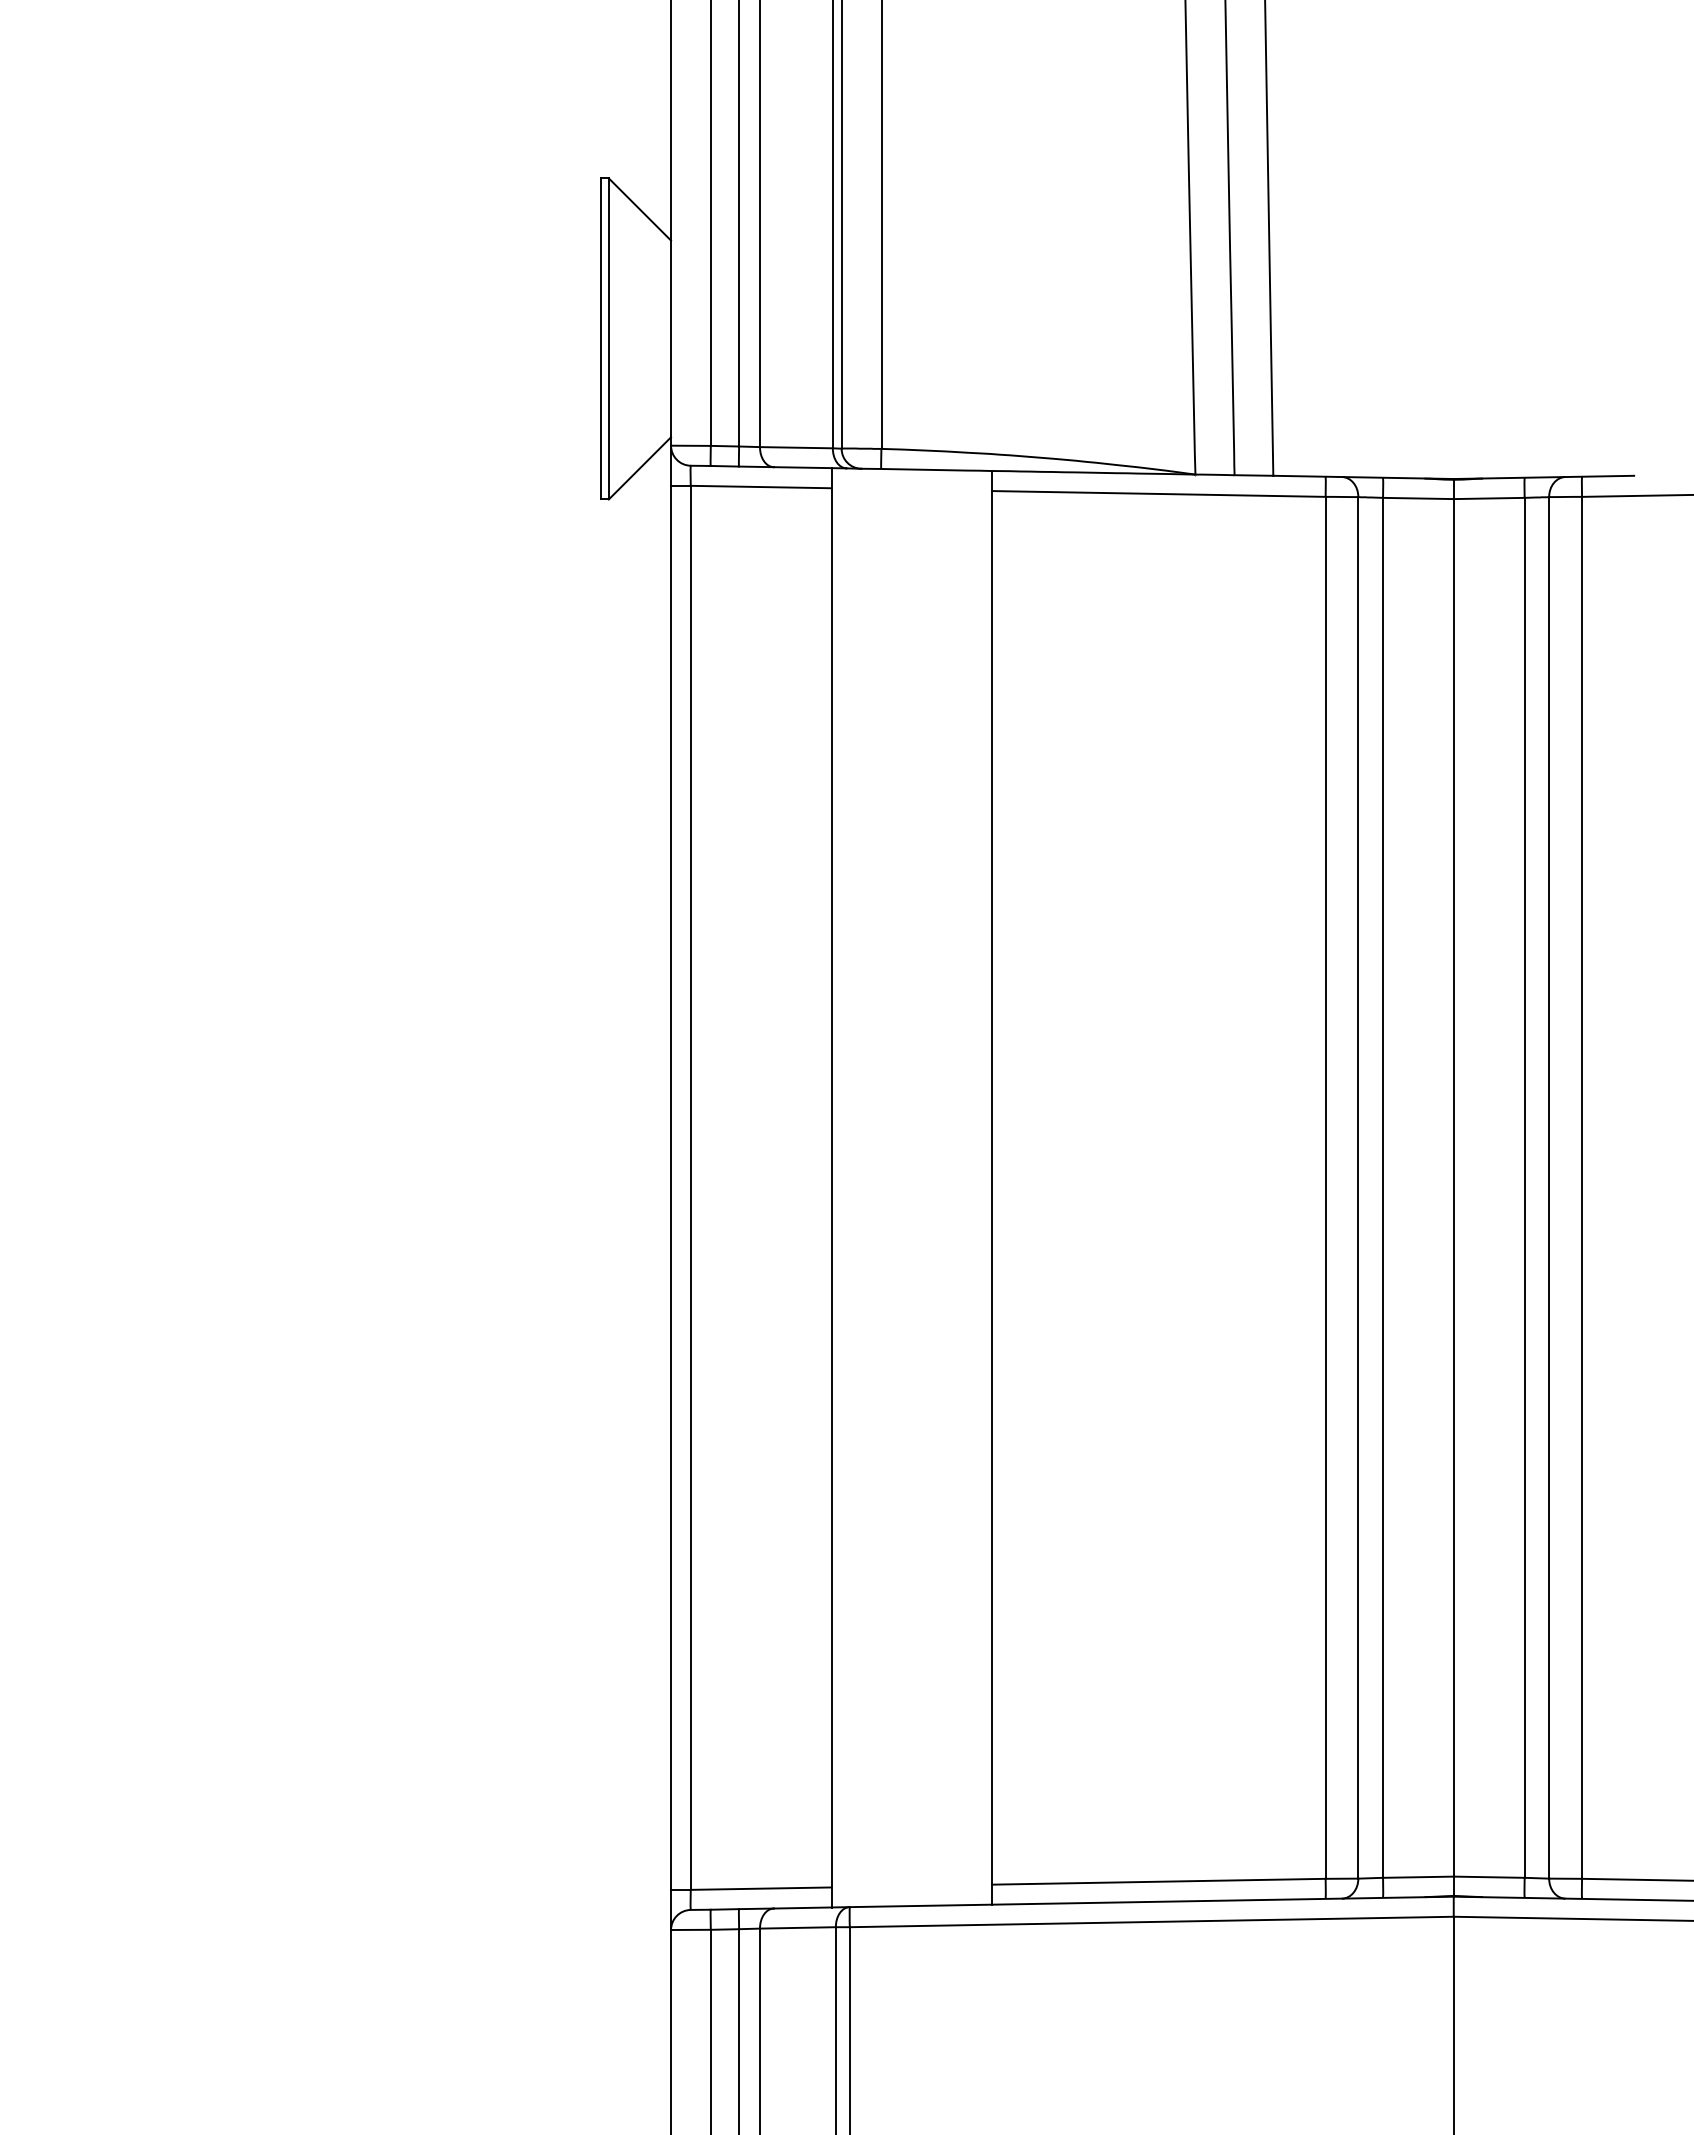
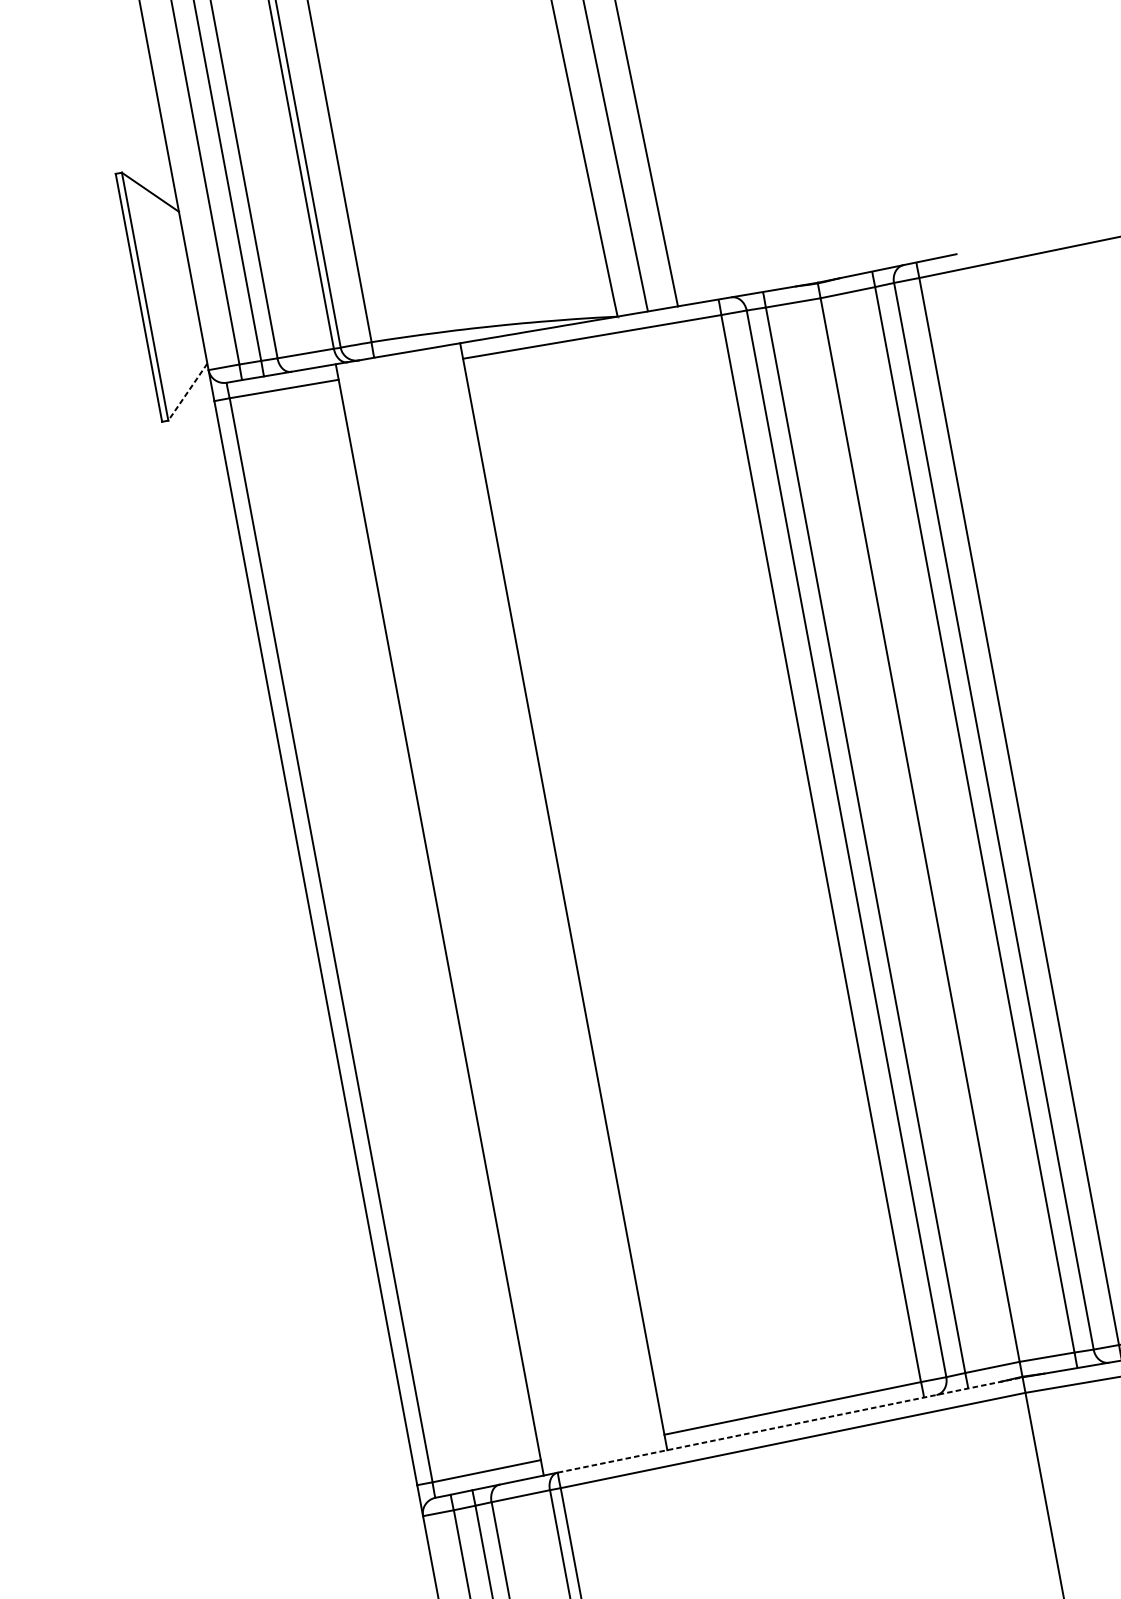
line: (639, 468) -> (187, 392), solid -> dashed
line: (1151, 1901) -> (789, 1424), solid -> dashed

